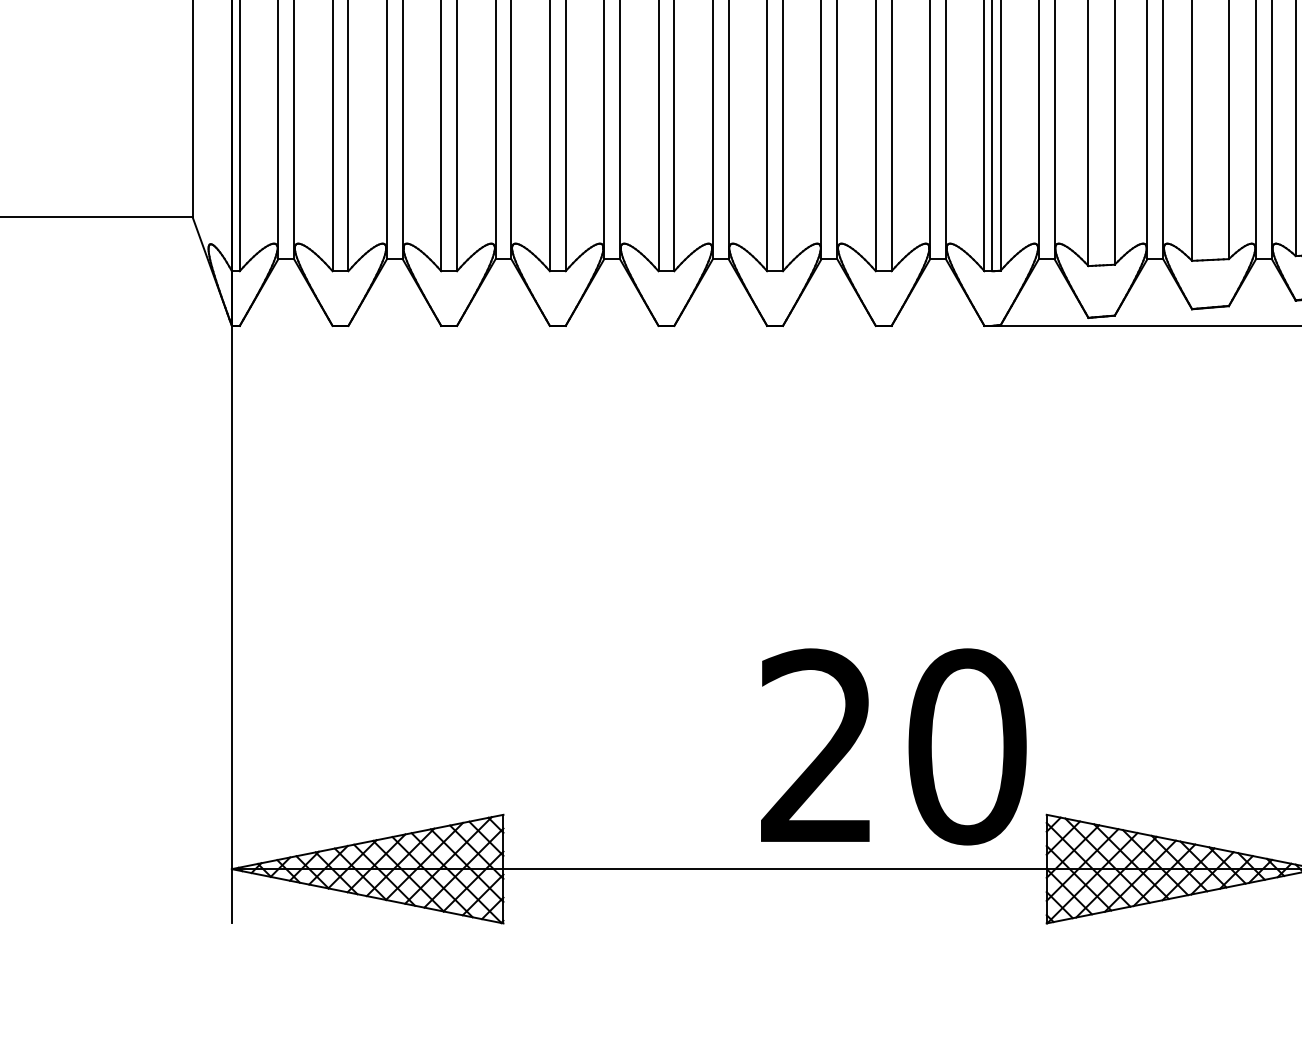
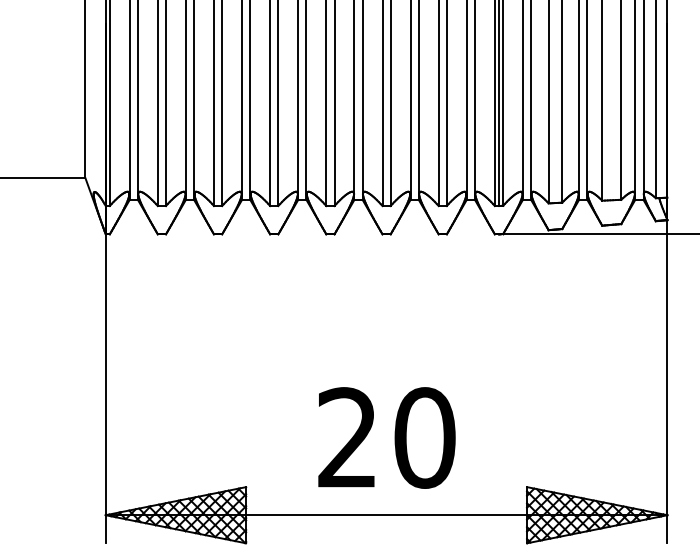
text: (892, 745) -> (386, 437), moved

